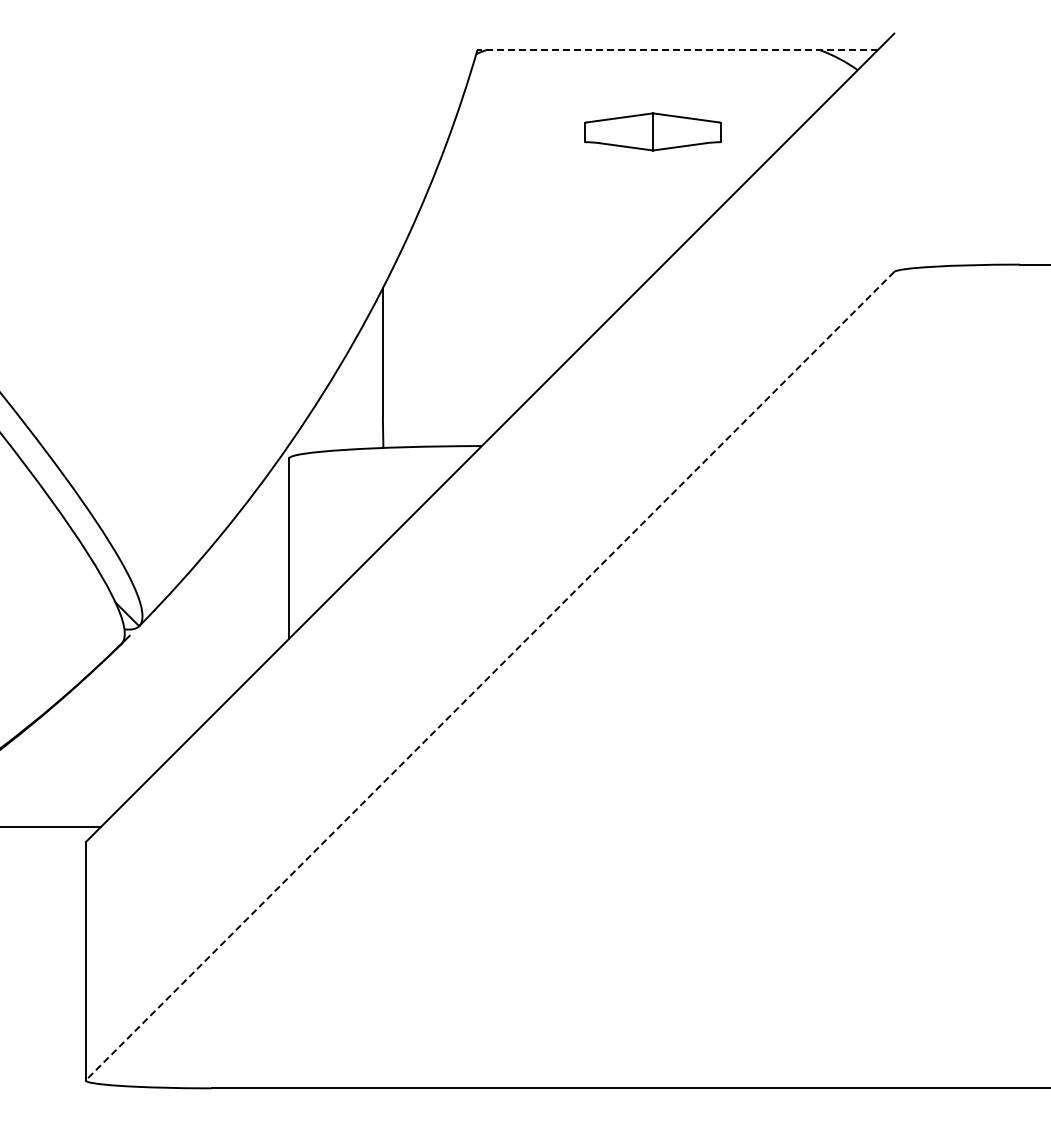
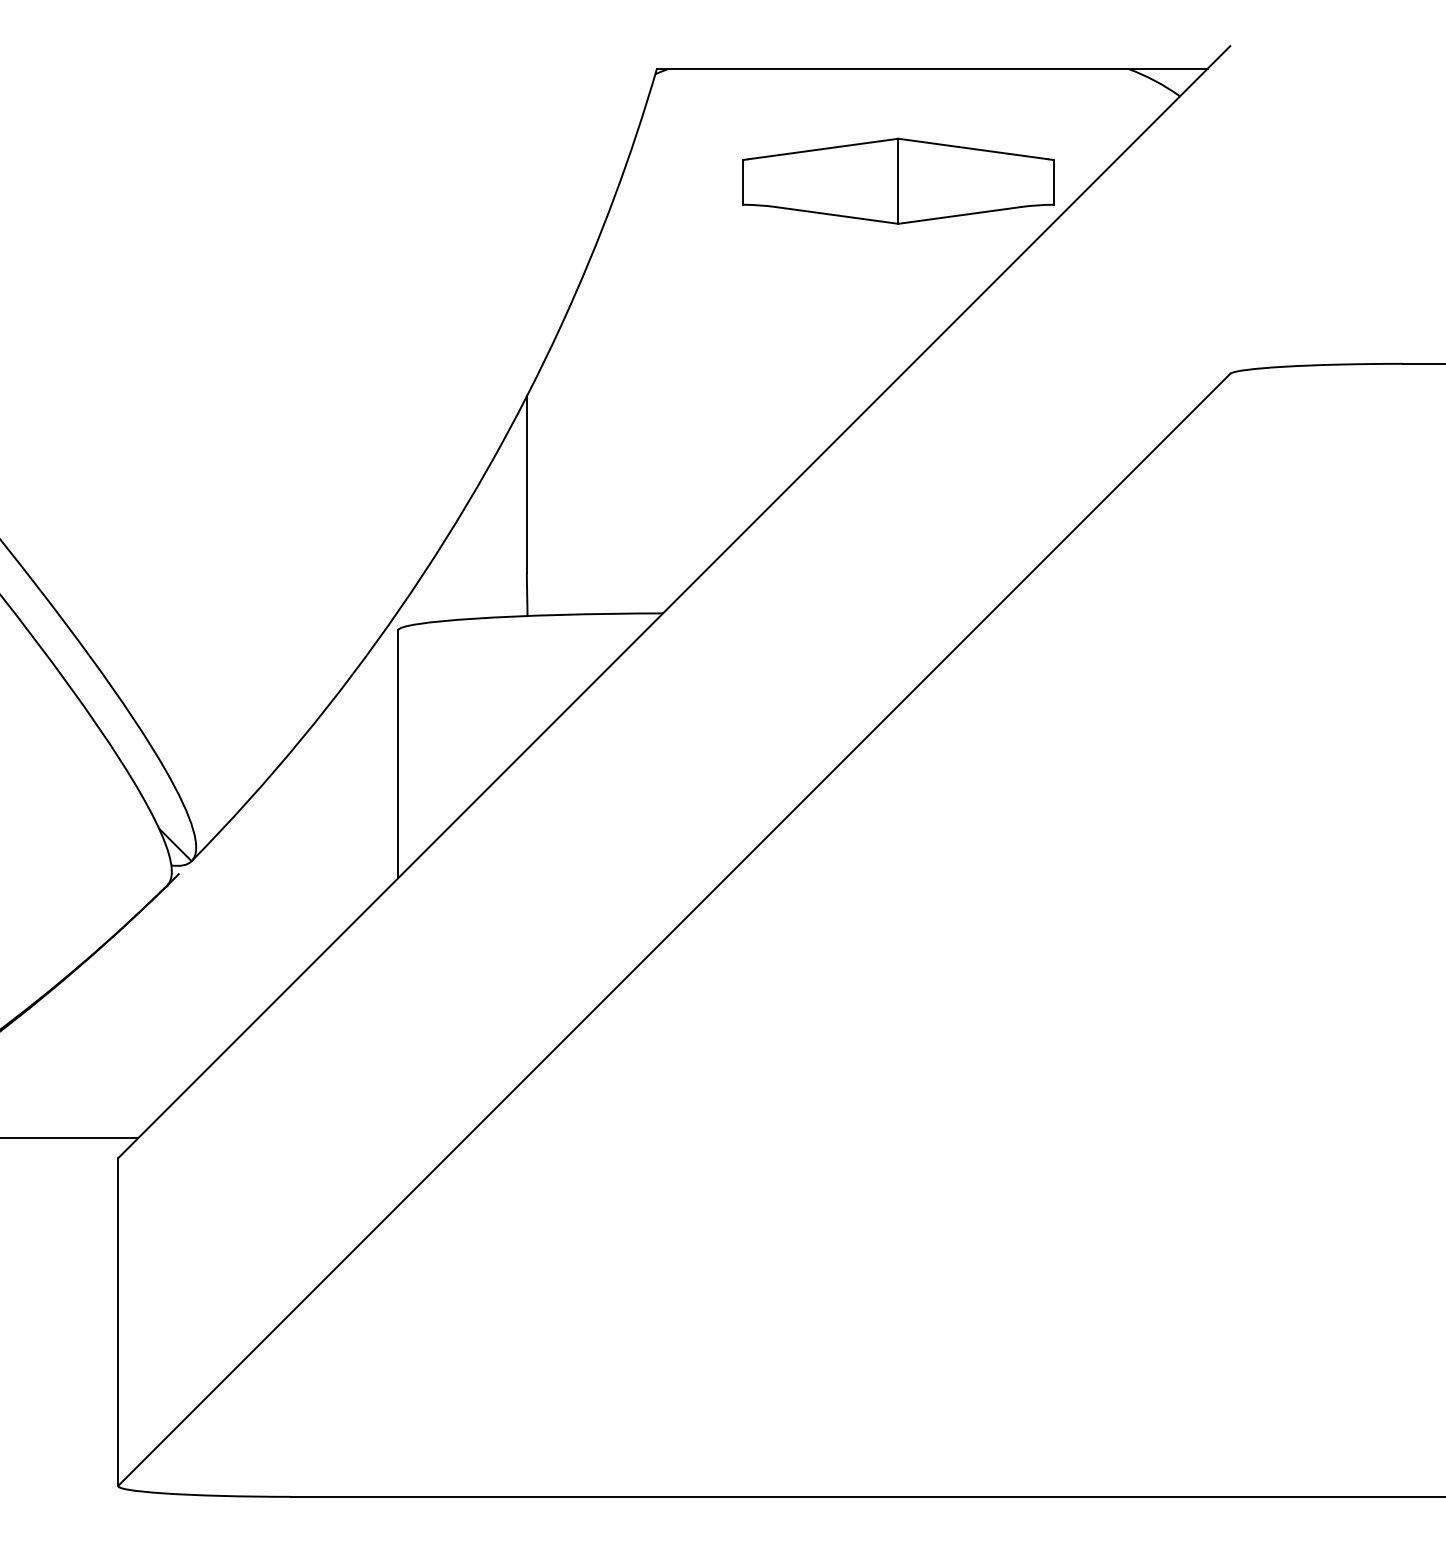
line: (677, 50) -> (932, 69), dashed -> solid
part: (652, 131) -> (897, 180), size x1.67
line: (489, 676) -> (673, 930), dashed -> solid

